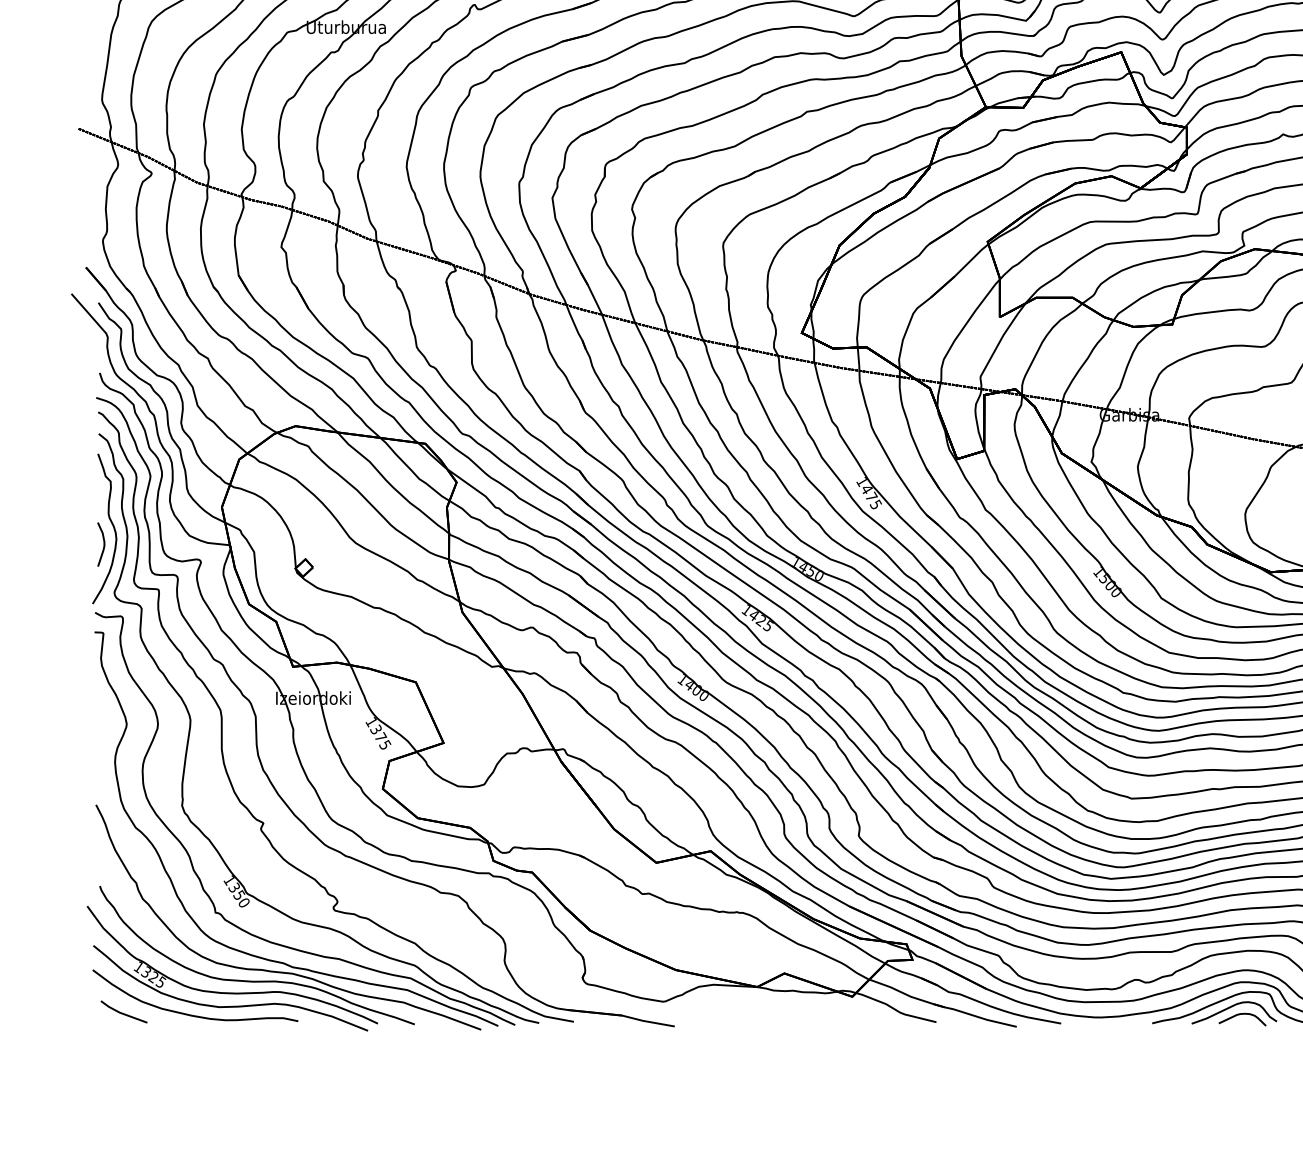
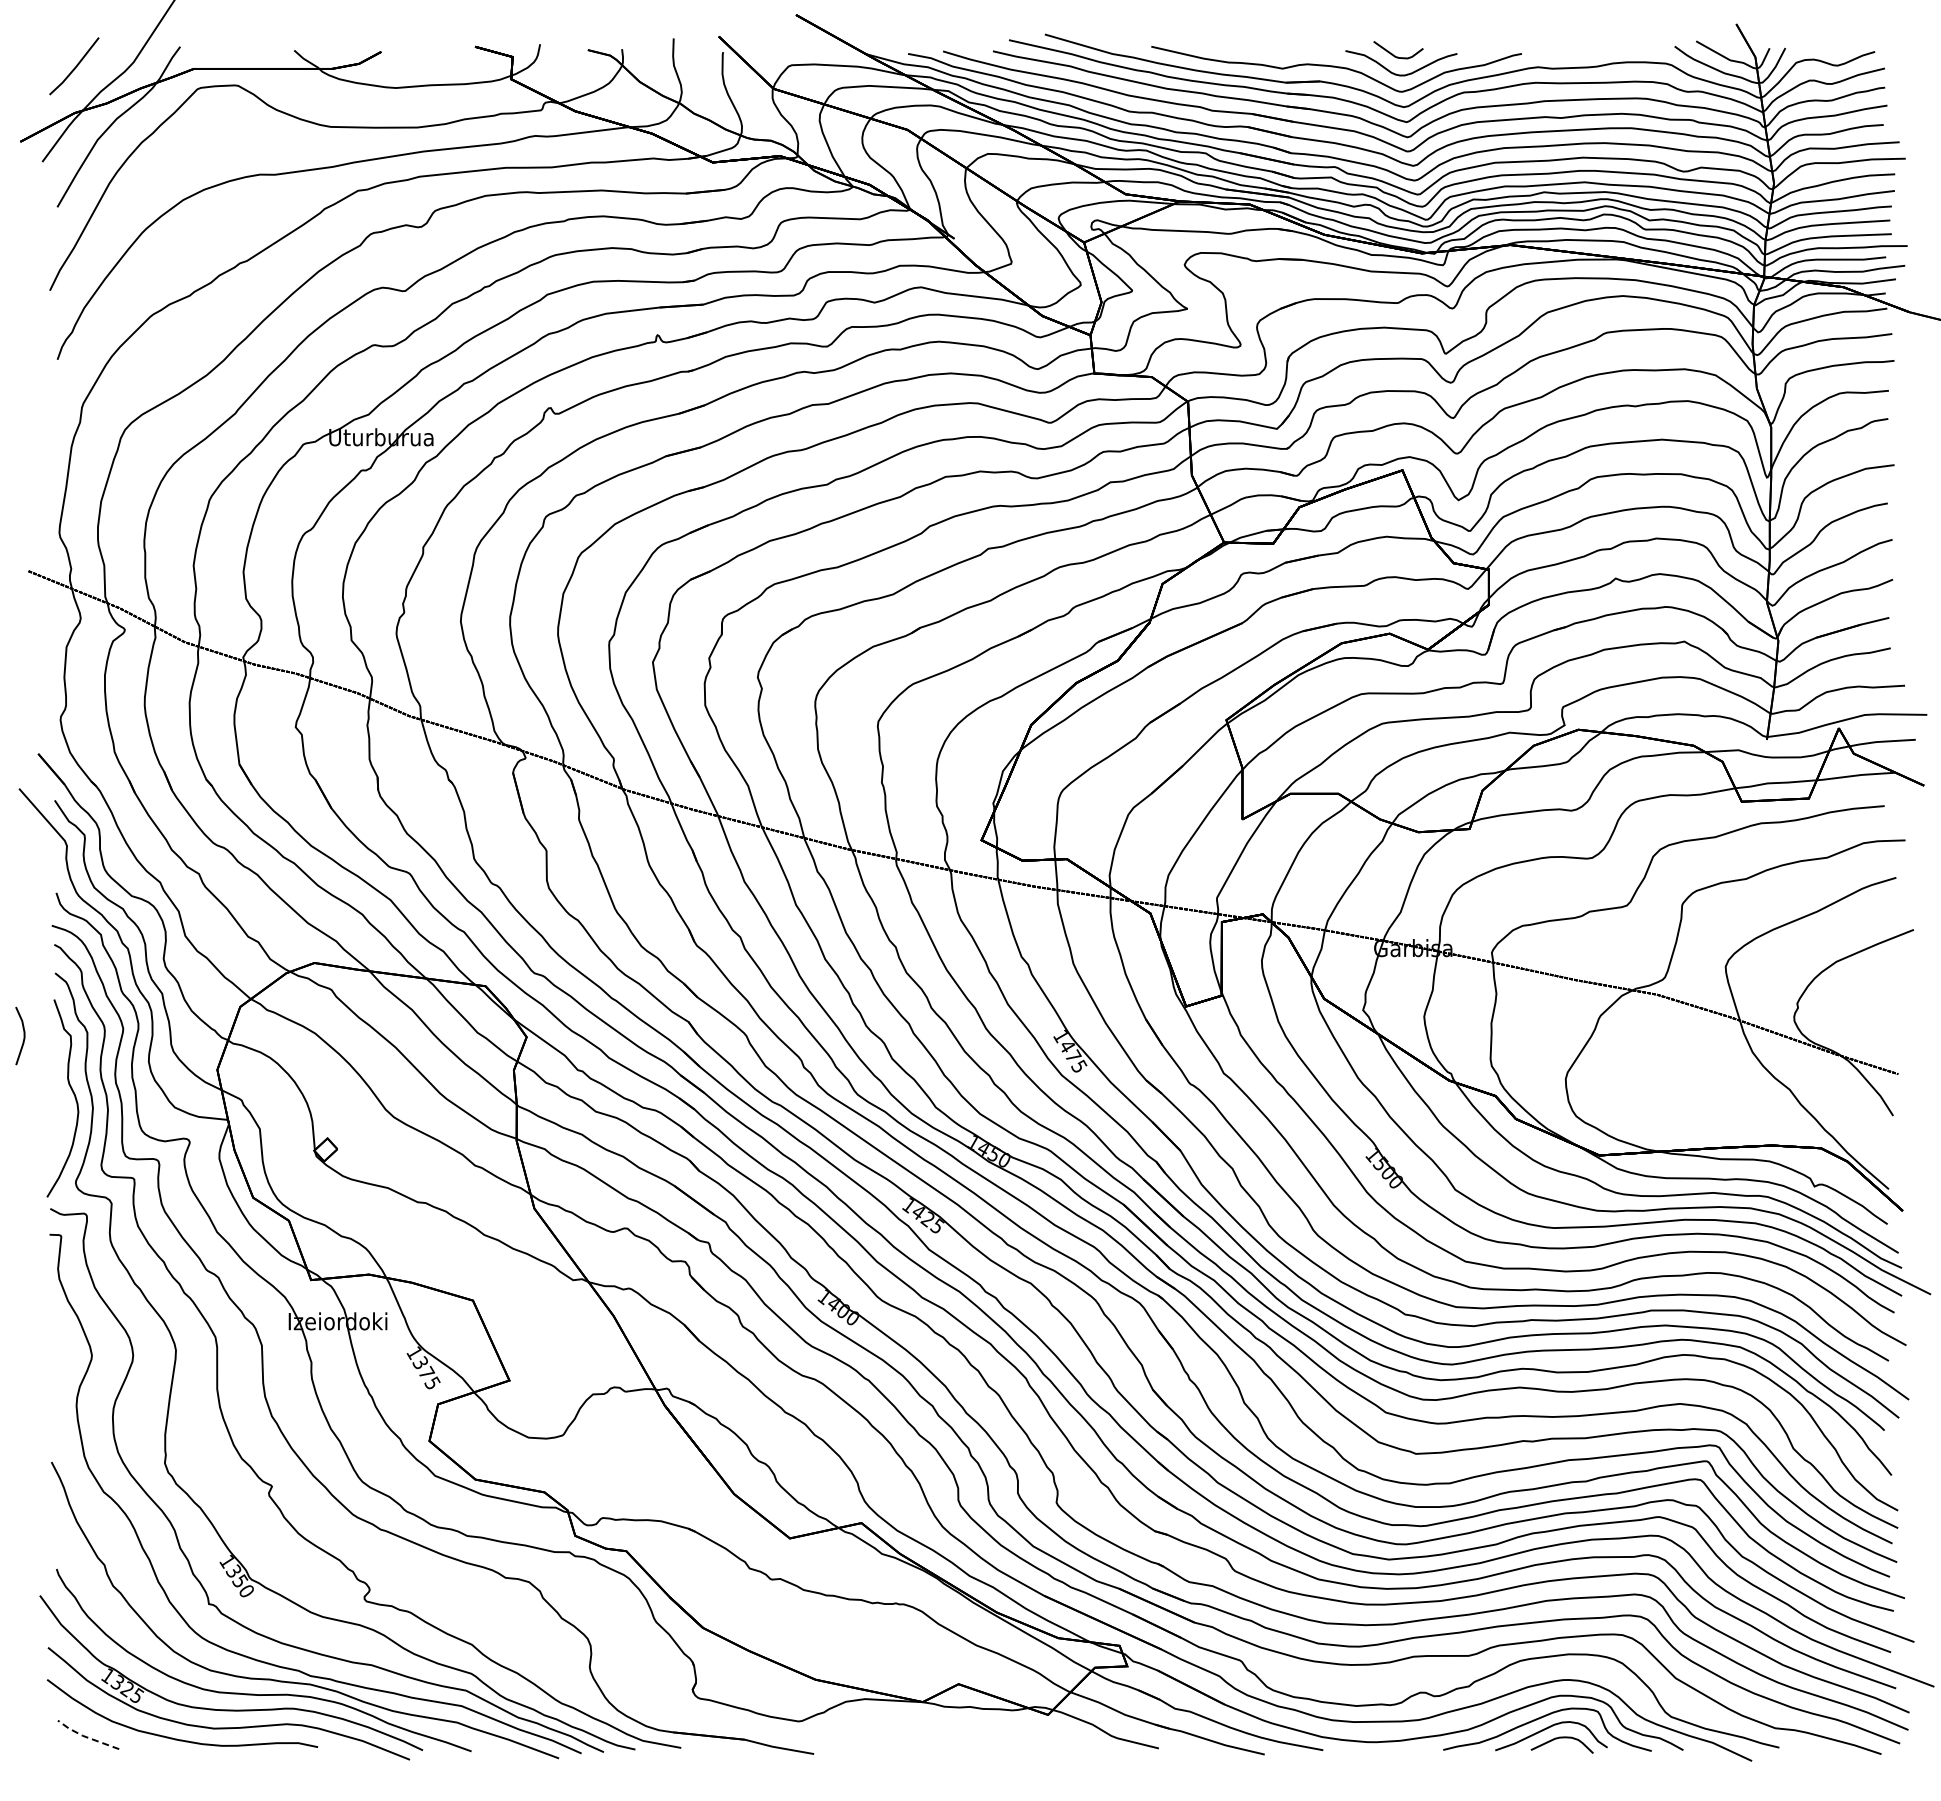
curve: (103, 544) -> (23, 1035), moved
line: (121, 1013) -> (85, 1736), solid -> dashed

